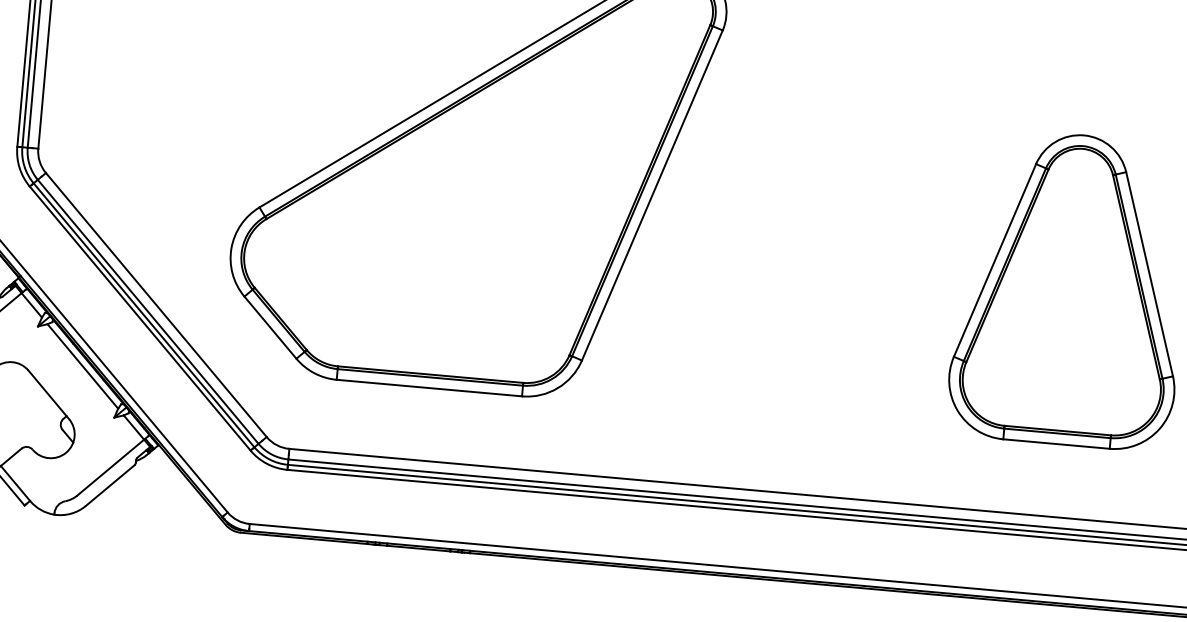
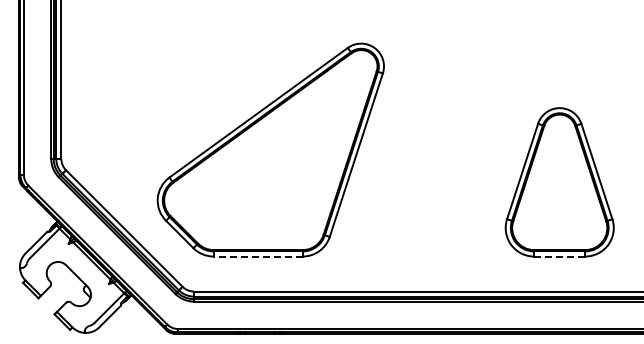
line: (430, 388) -> (258, 256), solid -> dashed
line: (1056, 443) -> (559, 256), solid -> dashed

